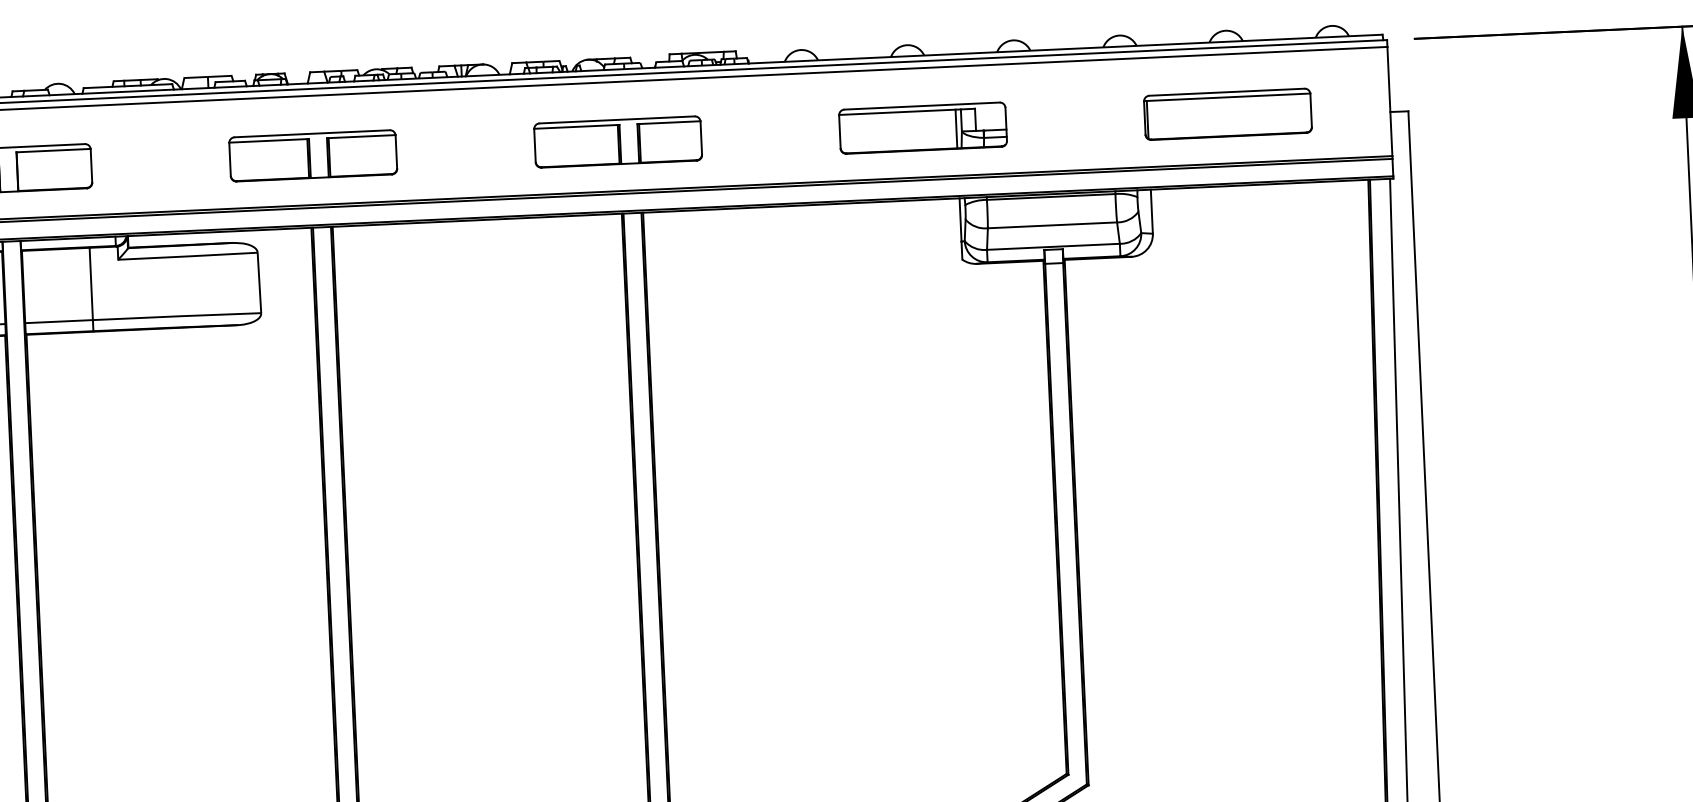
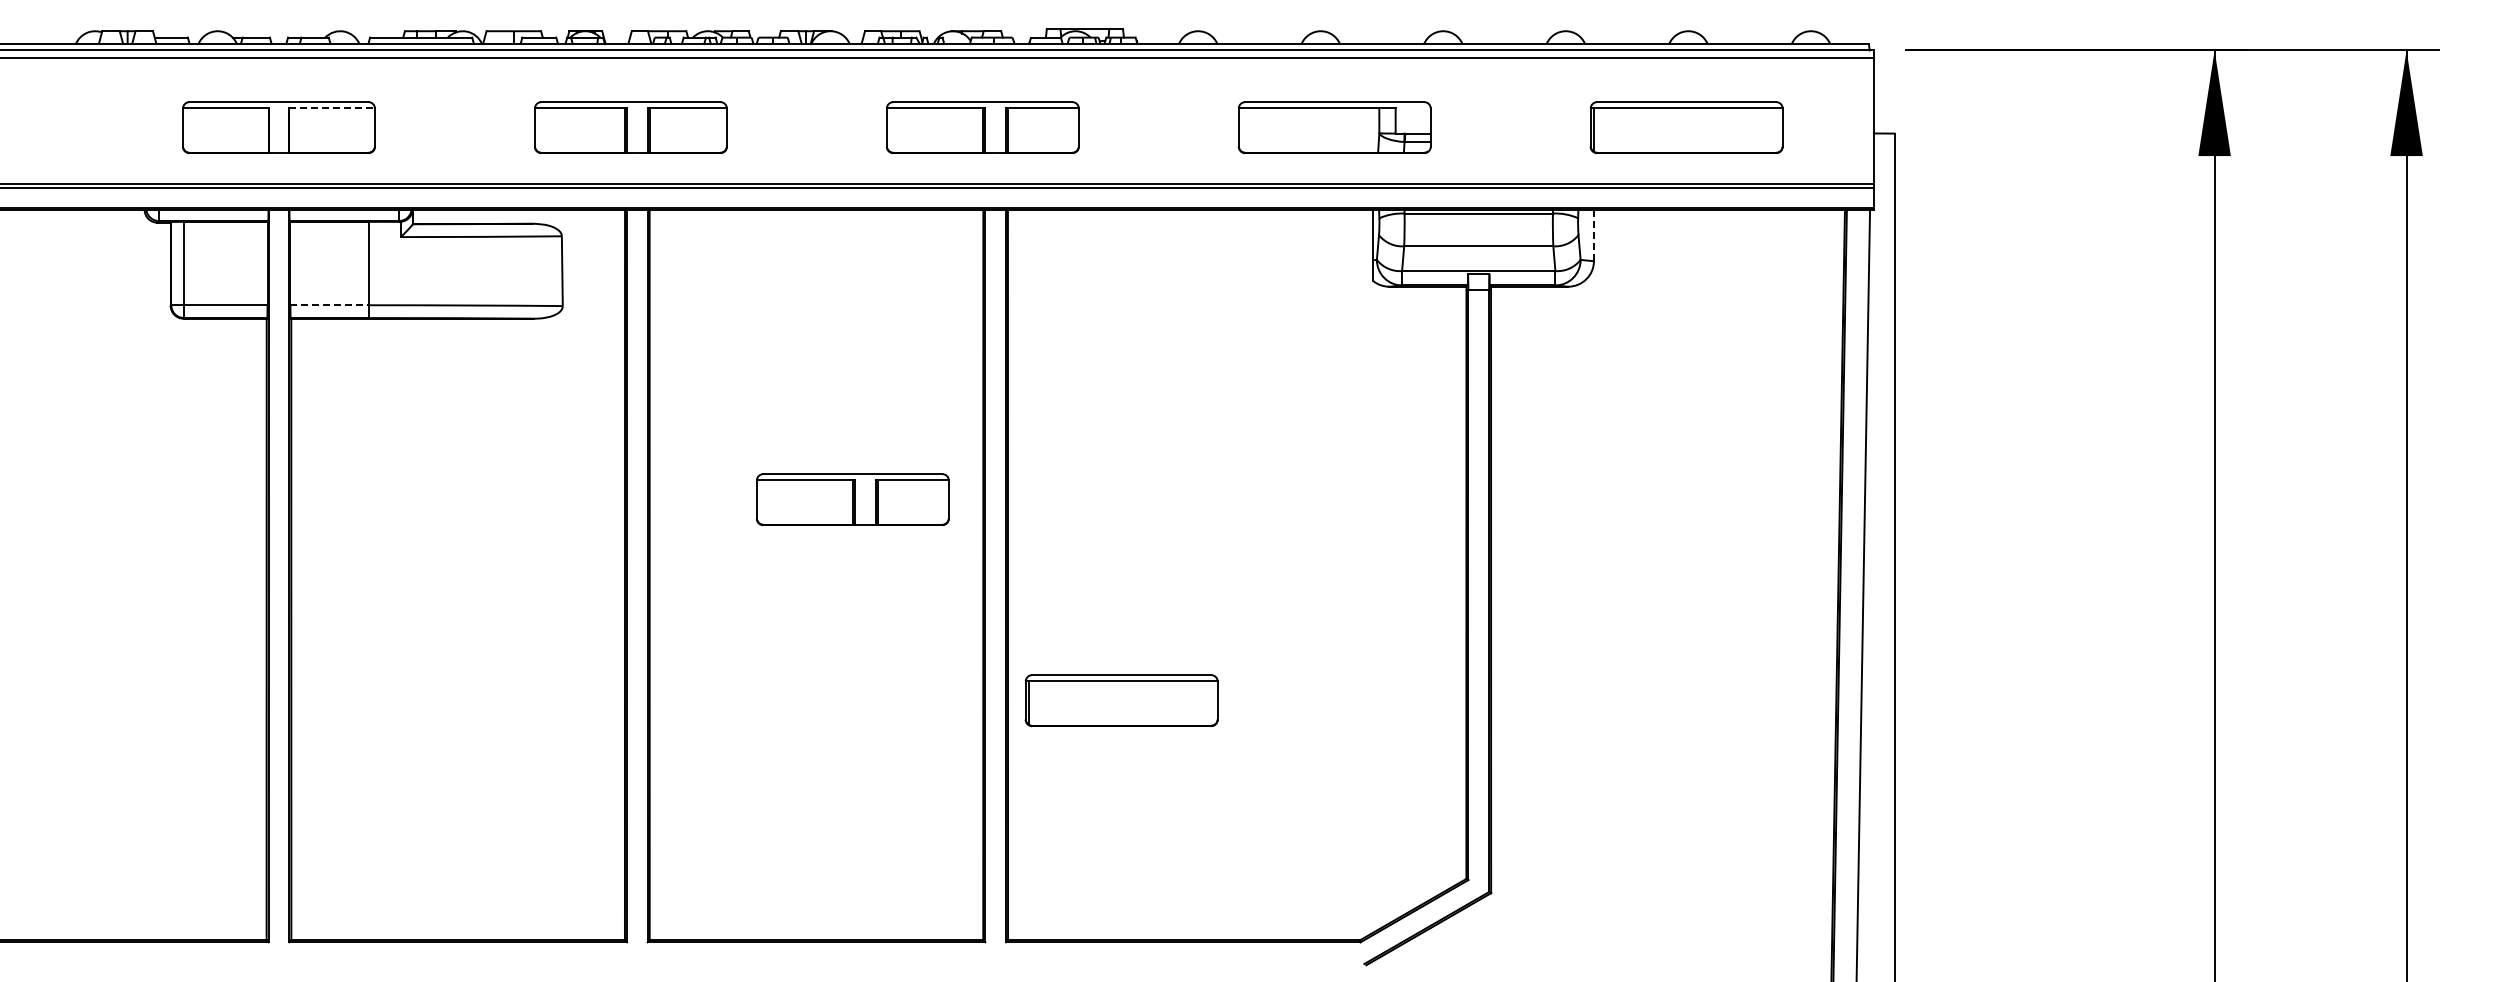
line: (956, 129) -> (1373, 130), removed
line: (53, 151) -> (332, 108), solid -> dashed
line: (1151, 211) -> (1593, 235), solid -> dashed
line: (59, 321) -> (330, 305), solid -> dashed
part: (519, 469) -> (852, 499), added
part: (760, 632) -> (1121, 700), added

